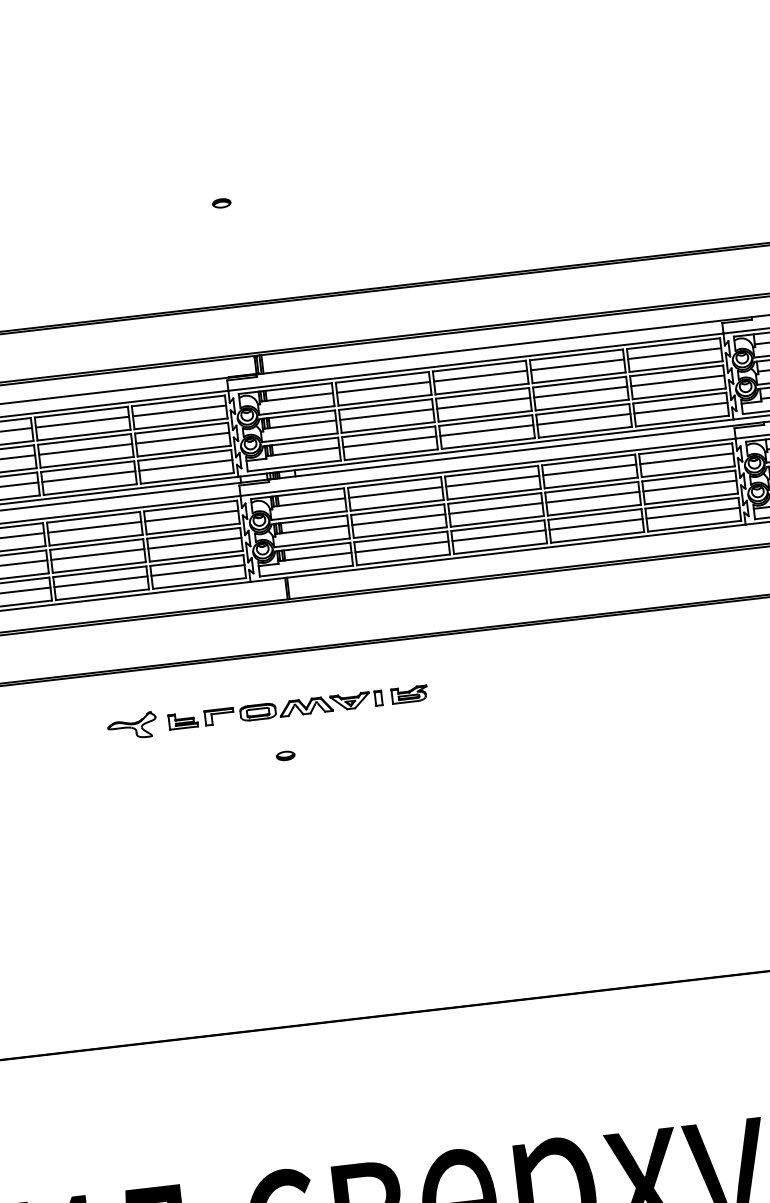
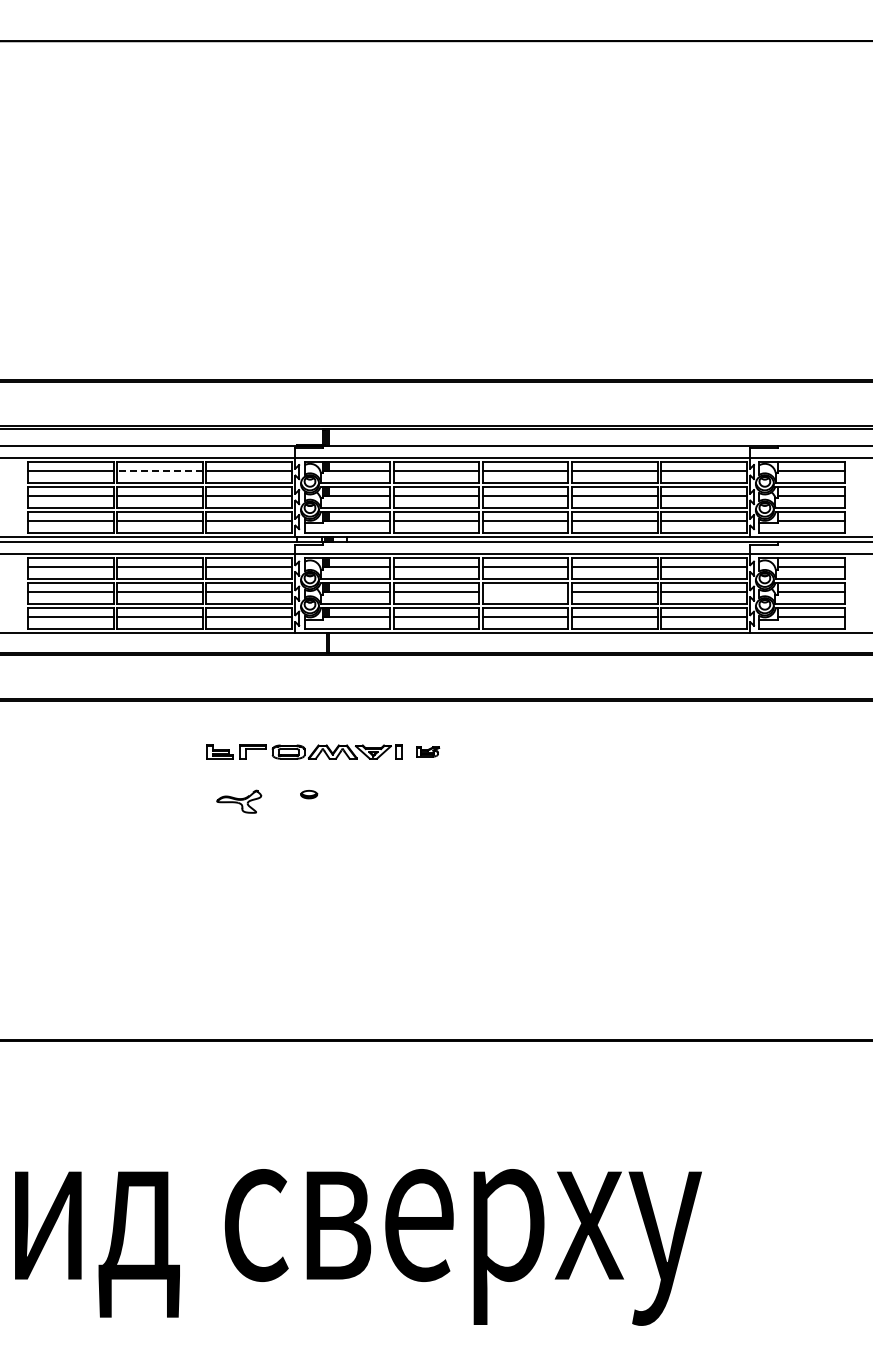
part: (221, 202) -> (308, 286), removed
line: (82, 421) -> (159, 470), solid -> dashed
line: (495, 508) -> (525, 592), removed
part: (409, 694) -> (427, 751), size x0.7
part: (132, 726) -> (239, 801), moved

